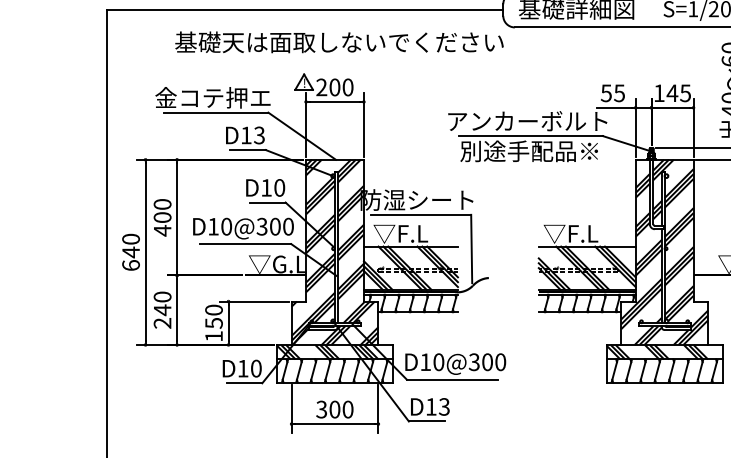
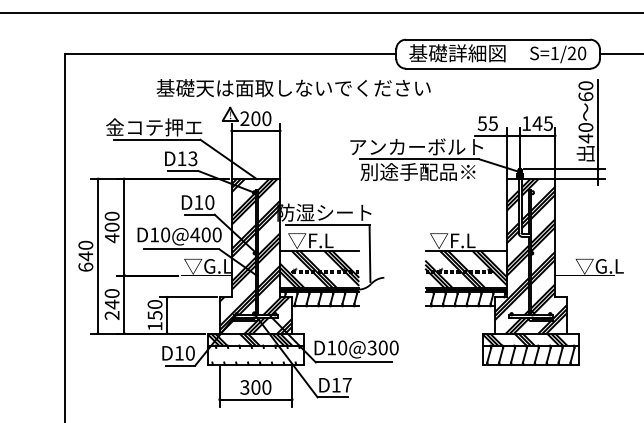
text: (339, 42) -> (293, 88), moved
text: (262, 226) -> (195, 234), D10@300 -> D10@400
hatch: (334, 370) -> (255, 354), removed
text: (443, 406) -> (346, 384), D13 -> D17

